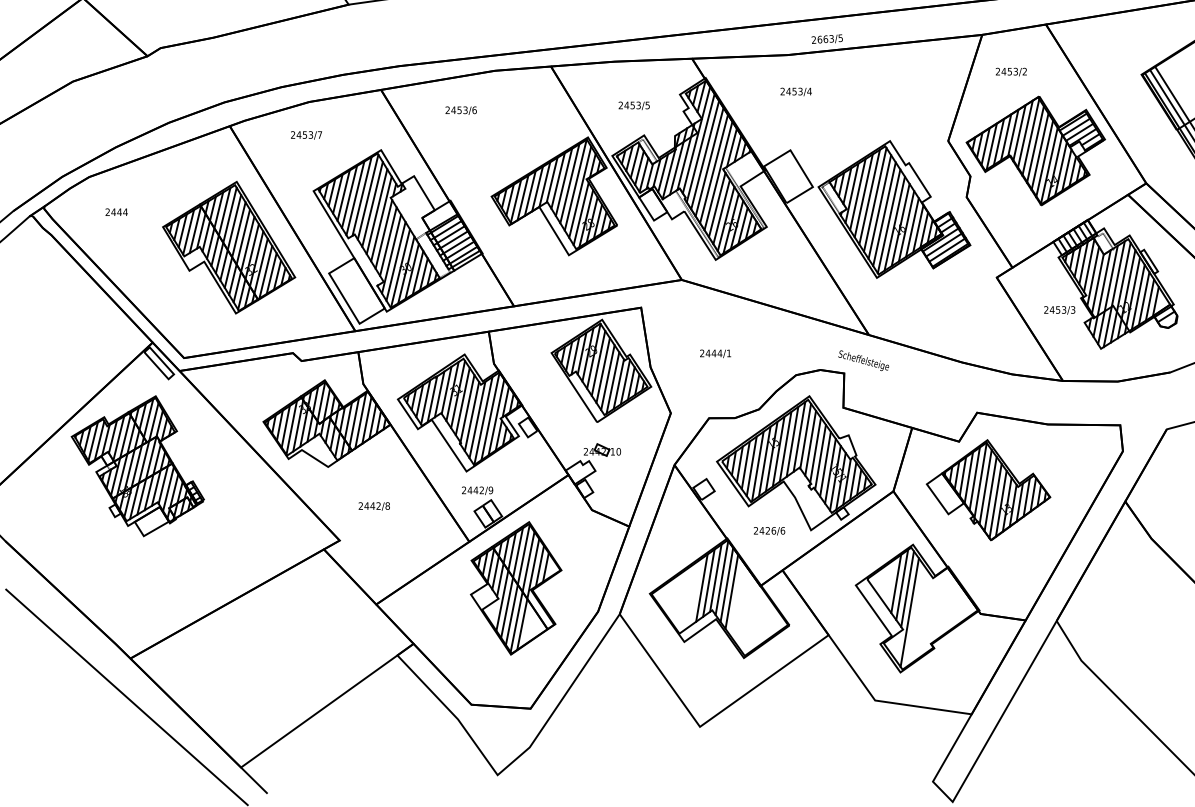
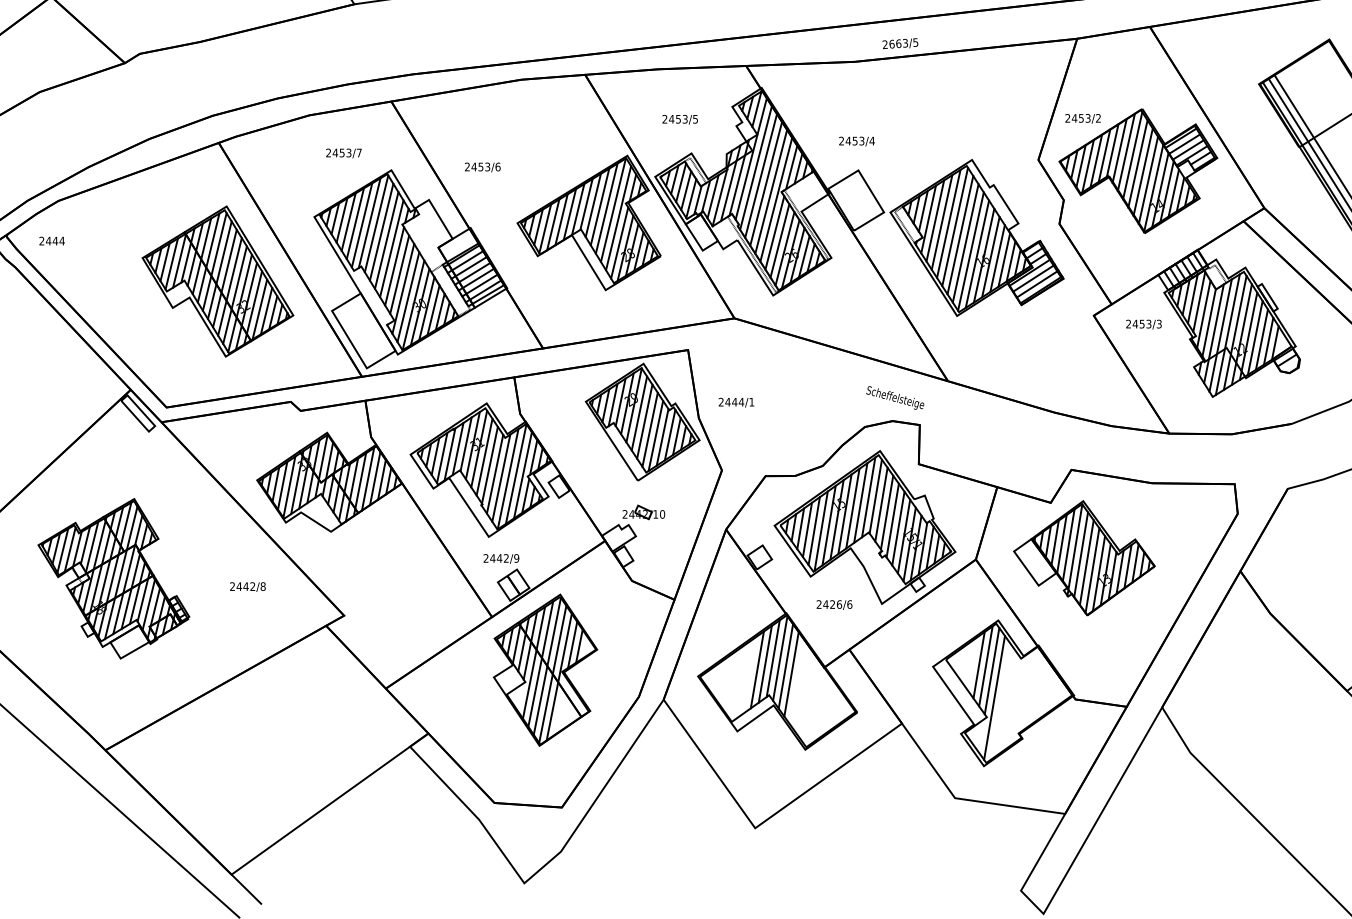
text: (1011, 71) -> (1083, 118), moved
text: (795, 91) -> (856, 141), moved
text: (460, 110) -> (481, 167), moved
text: (306, 135) -> (343, 153), moved
text: (116, 211) -> (51, 240), moved
text: (1059, 310) -> (1143, 324), moved
text: (715, 353) -> (736, 402), moved
text: (863, 360) -> (894, 397), moved
part: (137, 466) -> (113, 579), moved
text: (373, 506) -> (246, 587), moved

